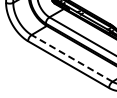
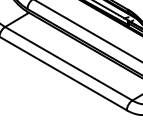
line: (72, 58) -> (69, 63), dashed -> solid

